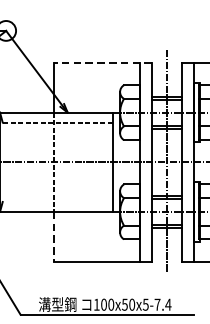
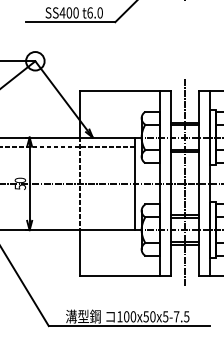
line: (102, 63) -> (125, 91), dashed -> solid
line: (53, 236) -> (79, 253), dashed -> solid
text: (168, 304) -> (186, 316), 100x50x5-7.4 -> 100x50x5-7.5

